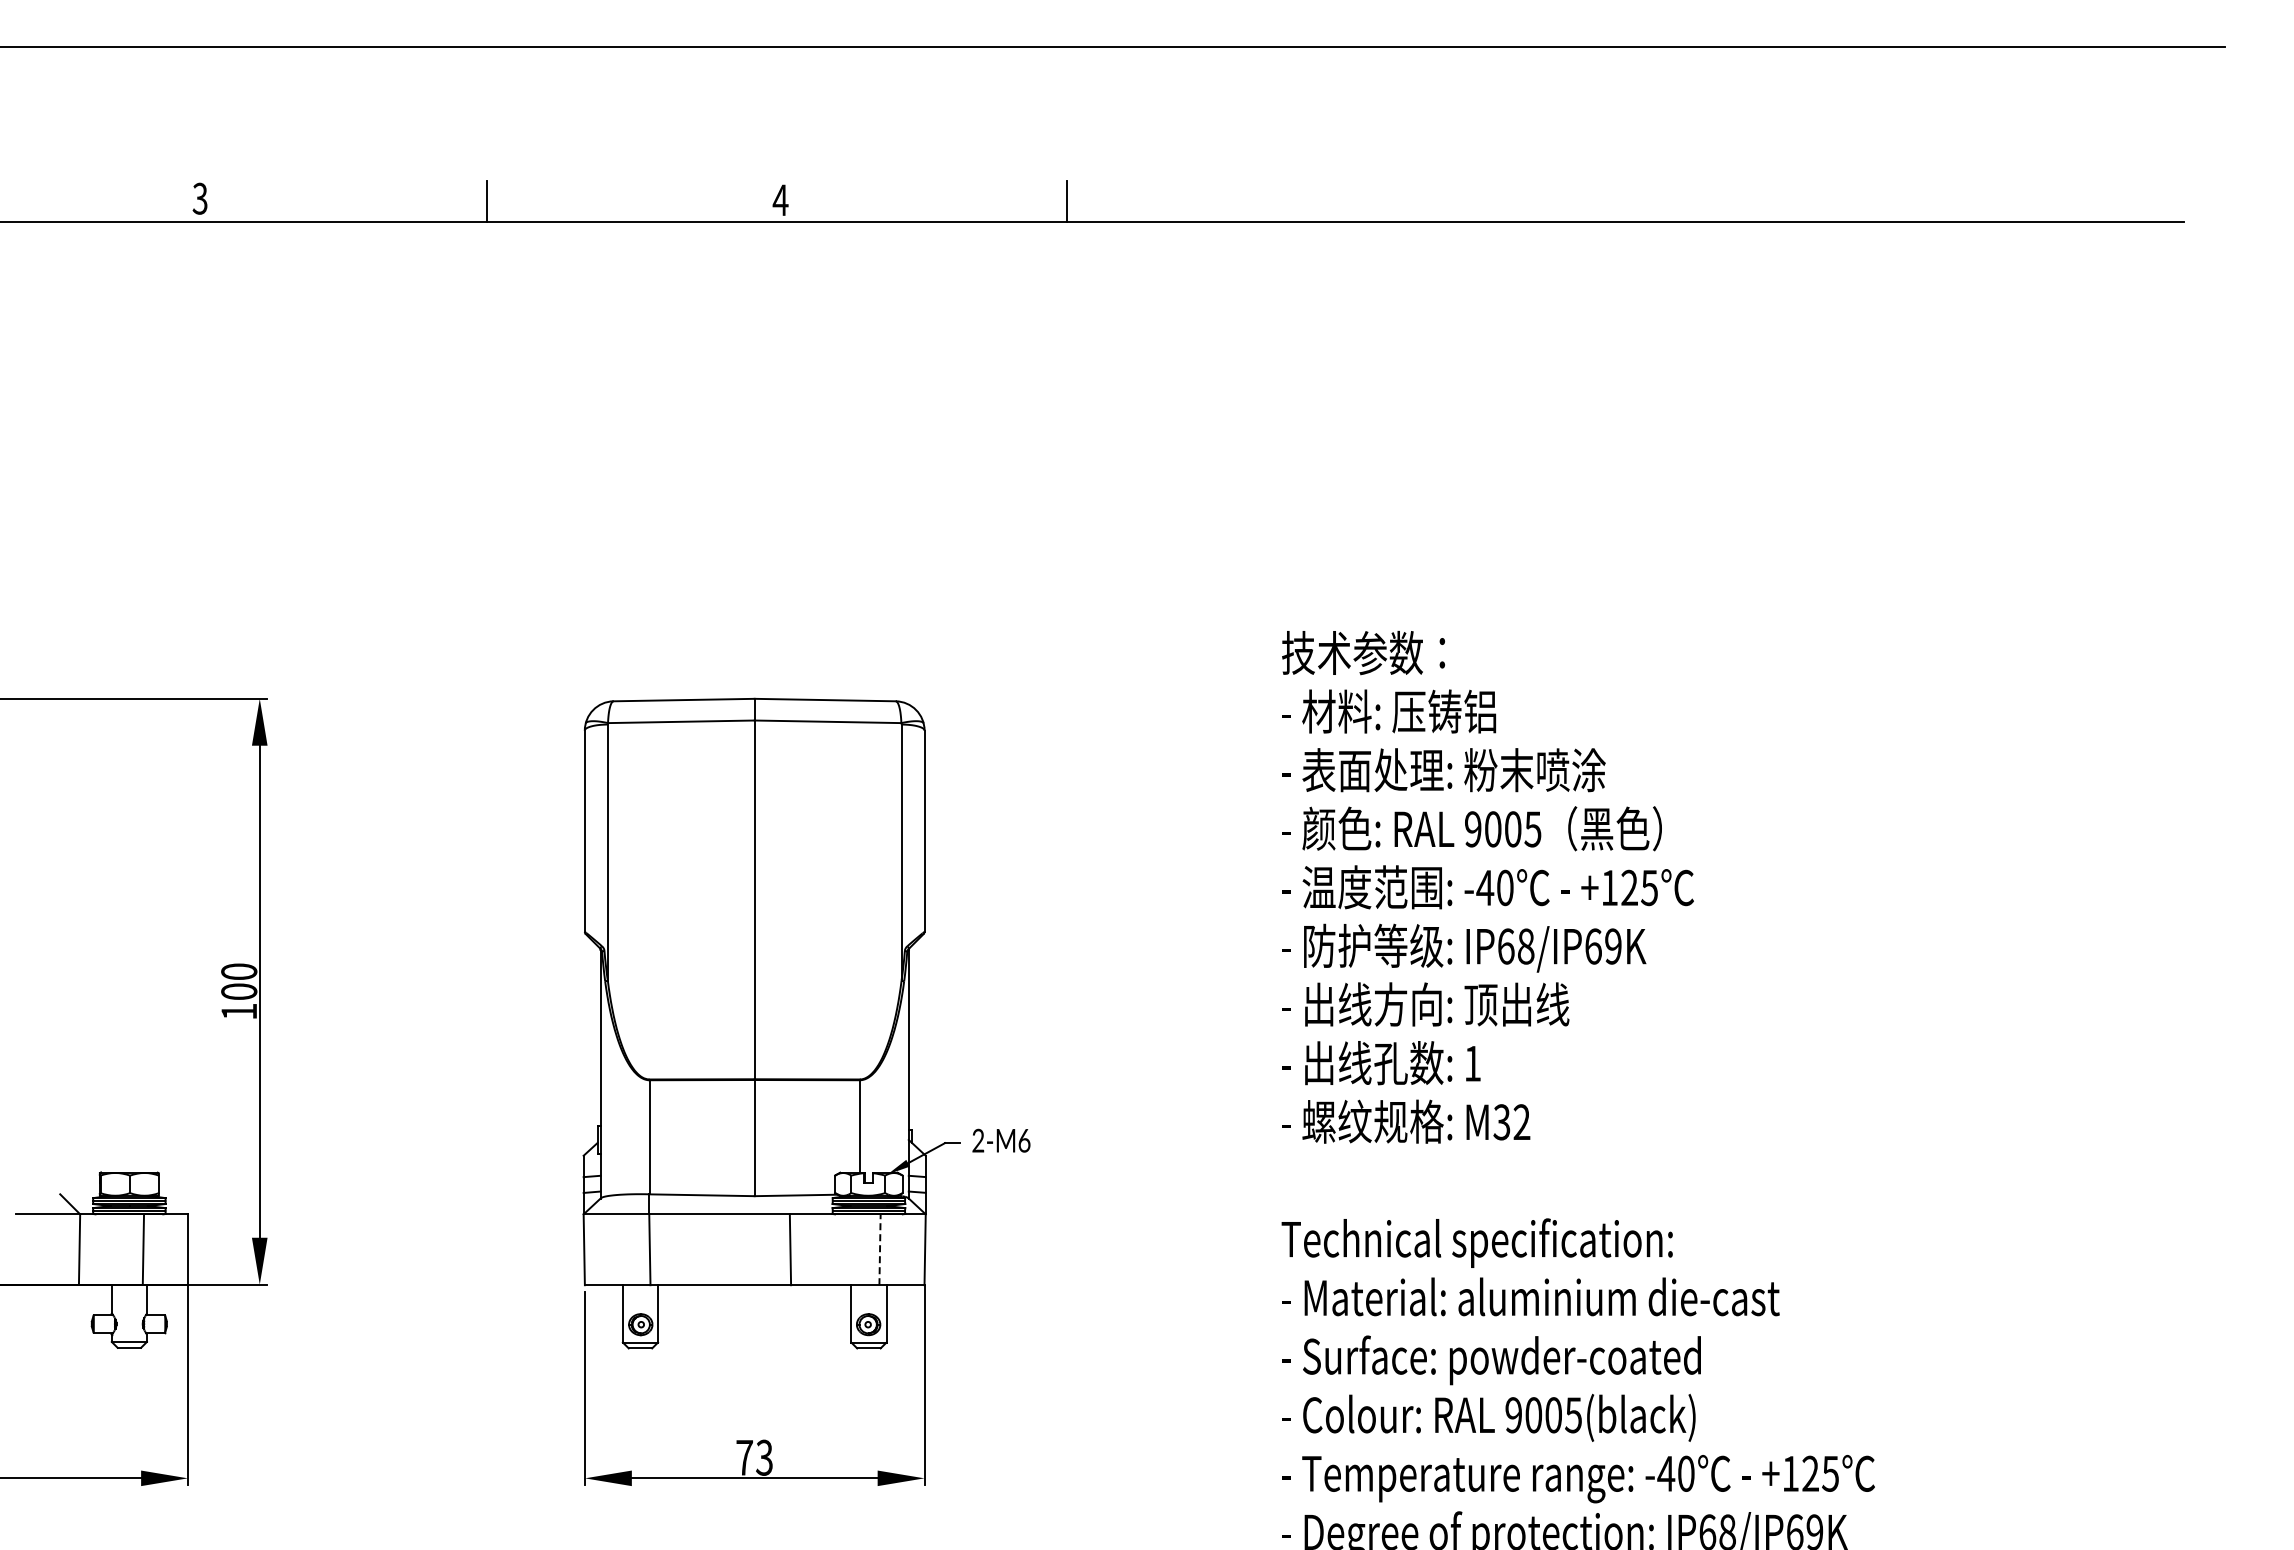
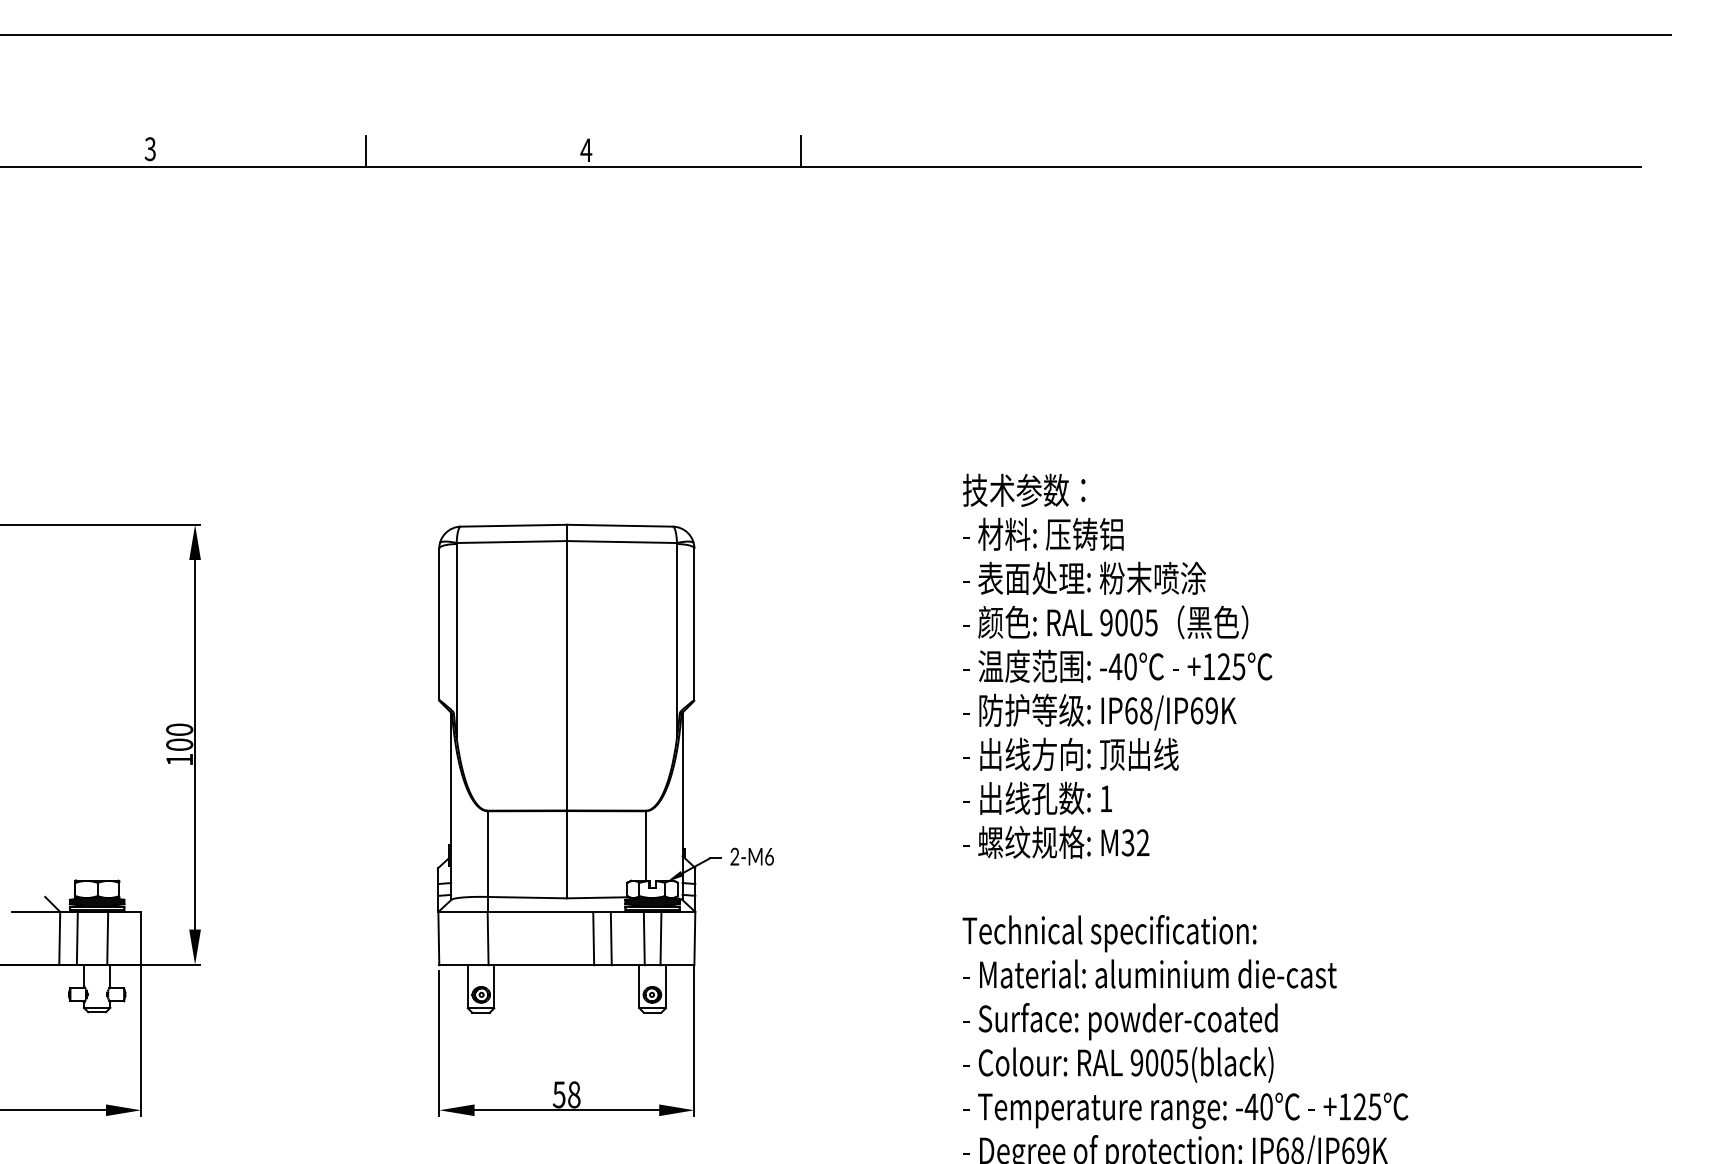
line: (102, 1249) -> (76, 938), added
line: (813, 1249) -> (611, 938), added
line: (857, 1249) -> (644, 938), added
line: (880, 1249) -> (661, 938), dashed -> solid
text: (754, 1457) -> (566, 1094), 73 -> 58

